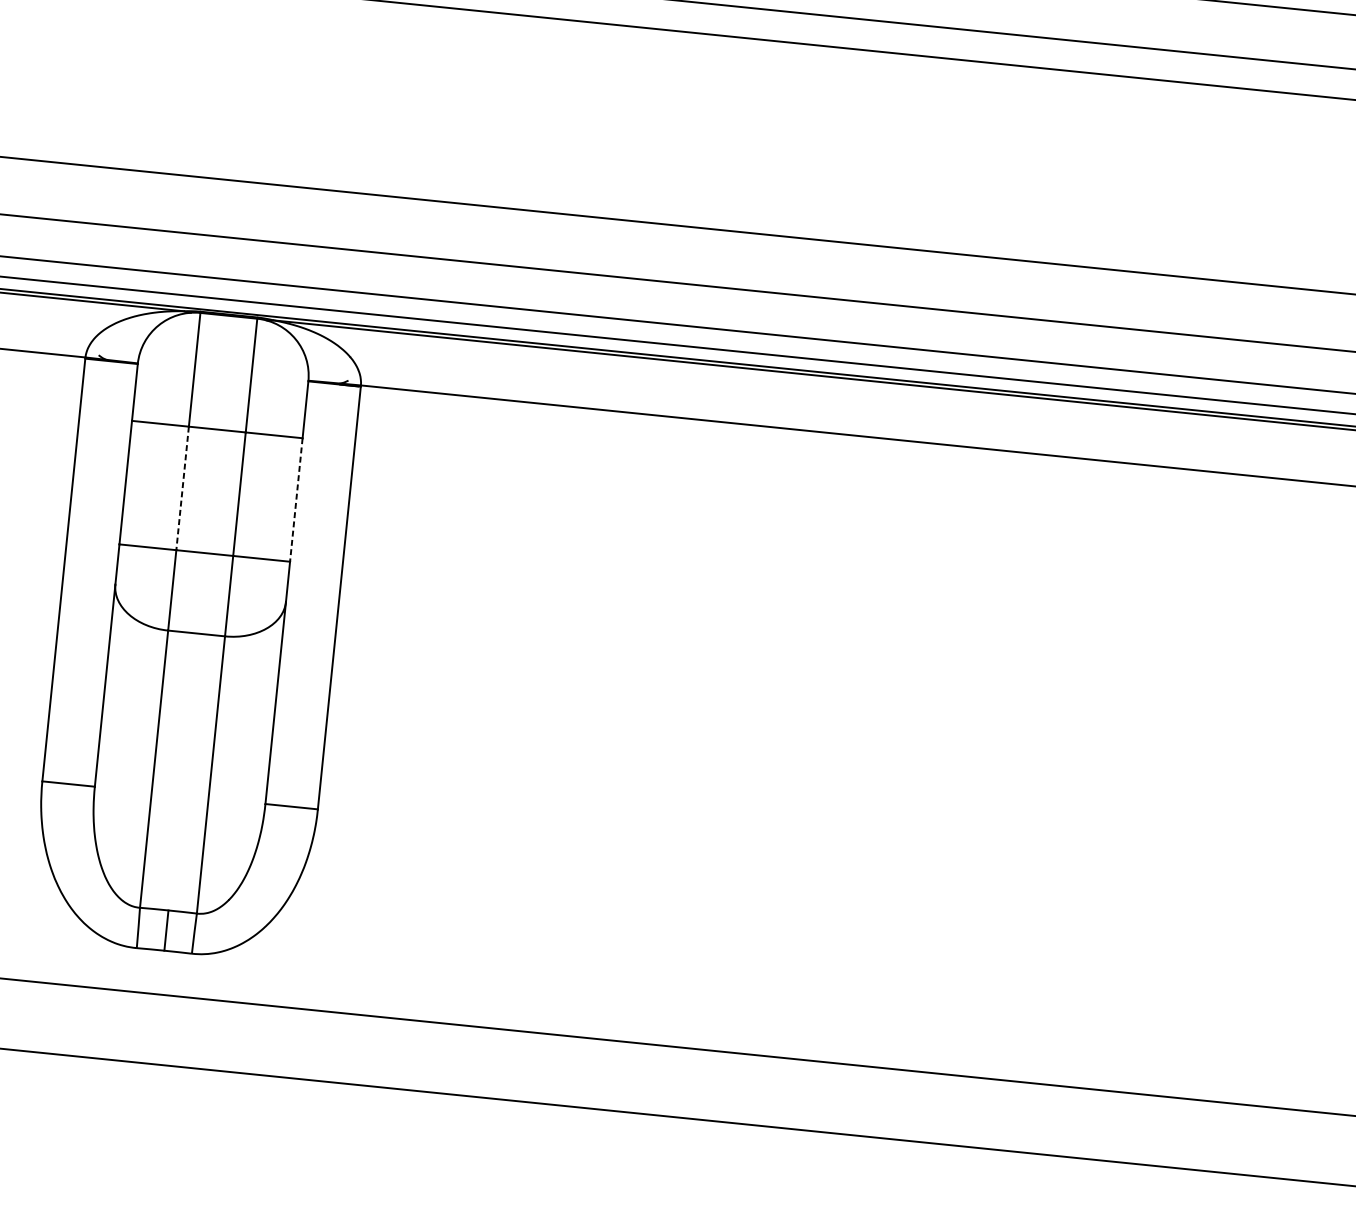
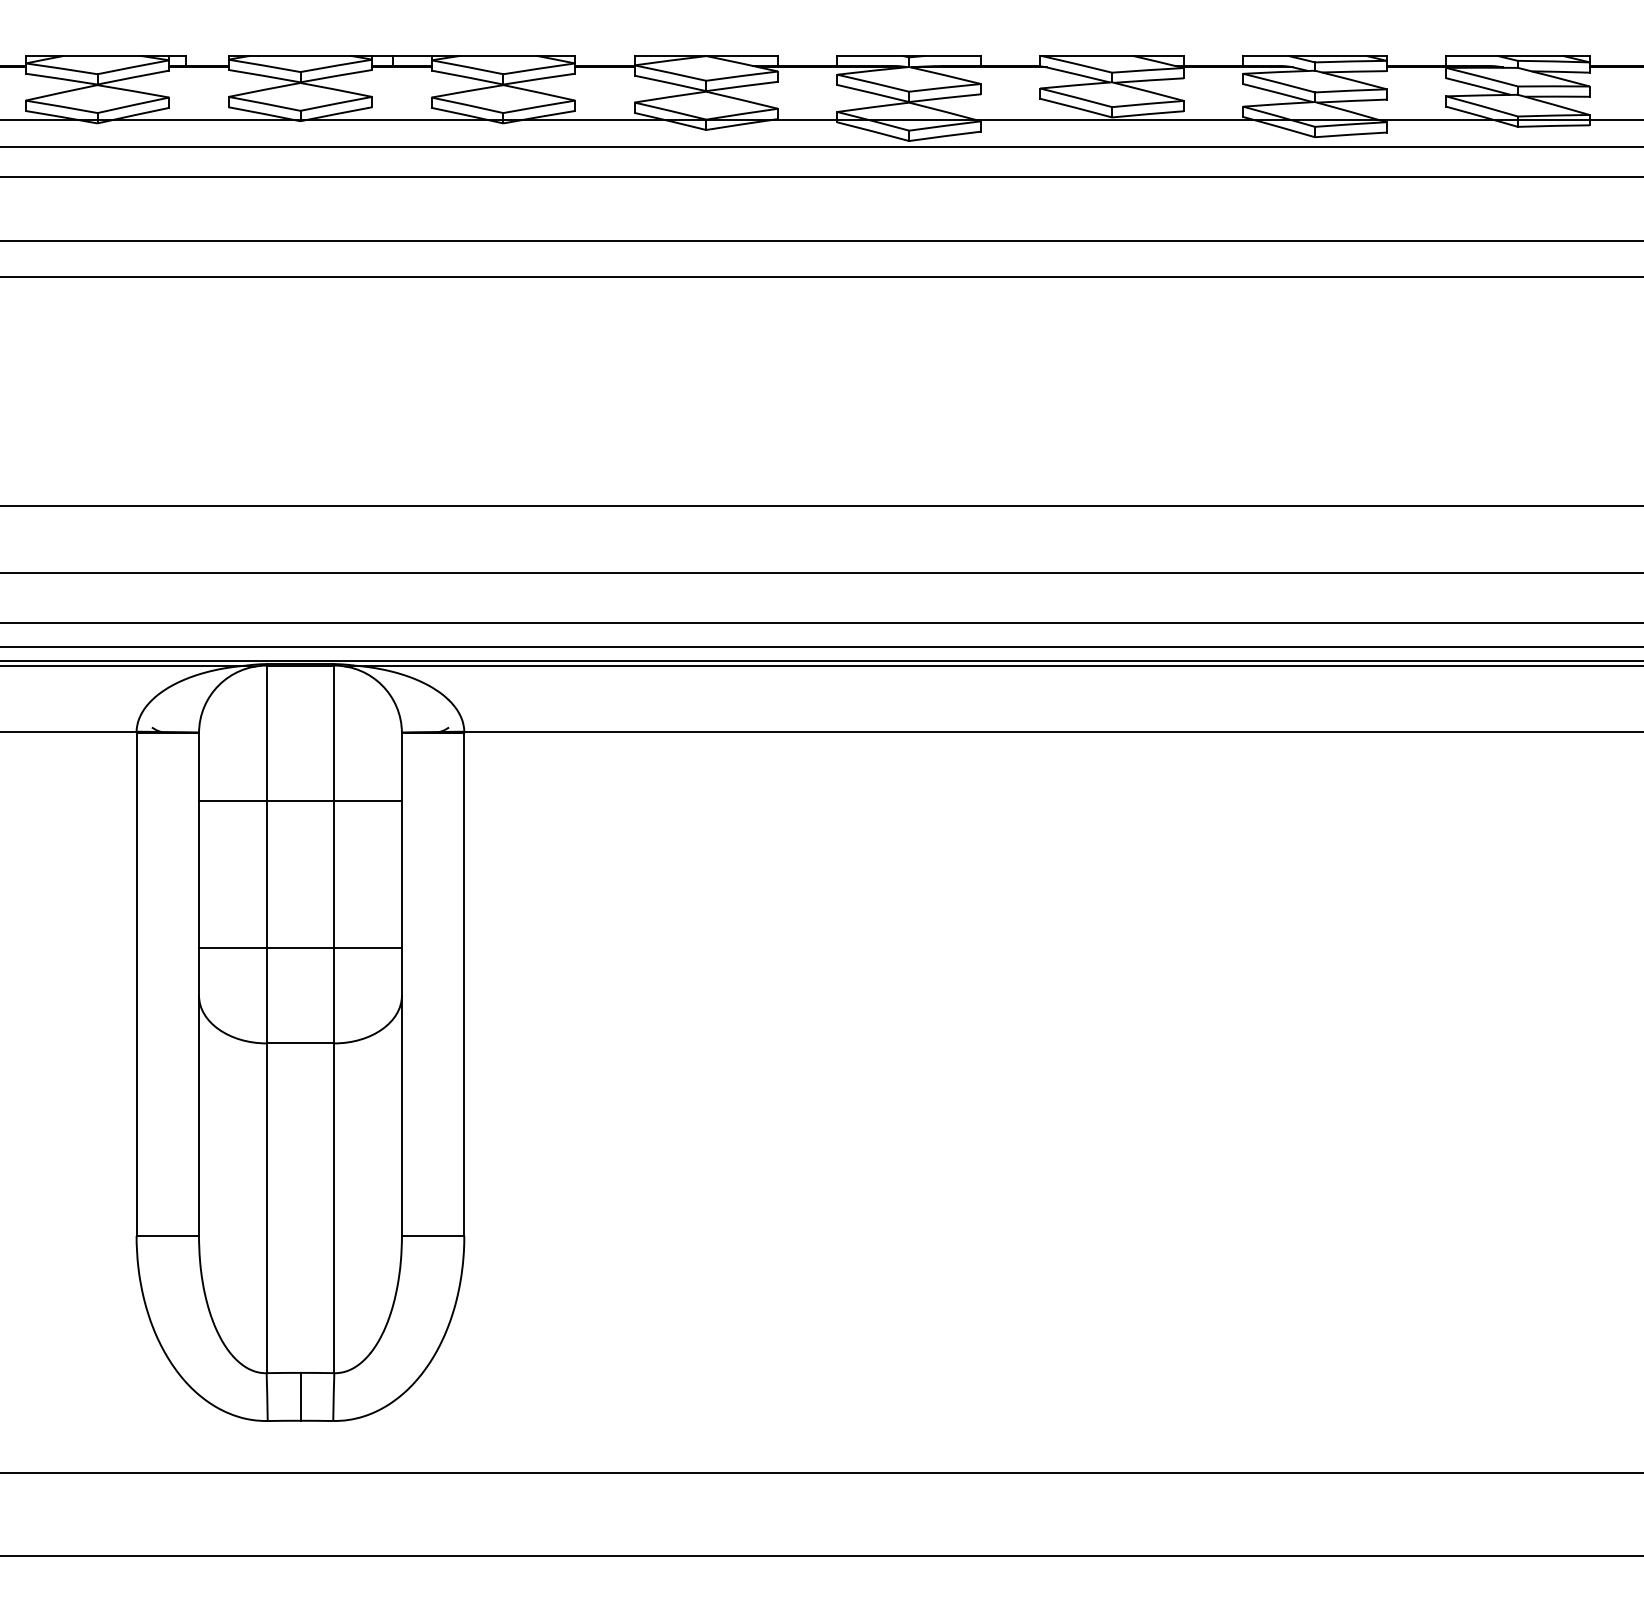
line: (182, 488) -> (266, 874), dashed -> solid
line: (295, 500) -> (401, 874), dashed -> solid

